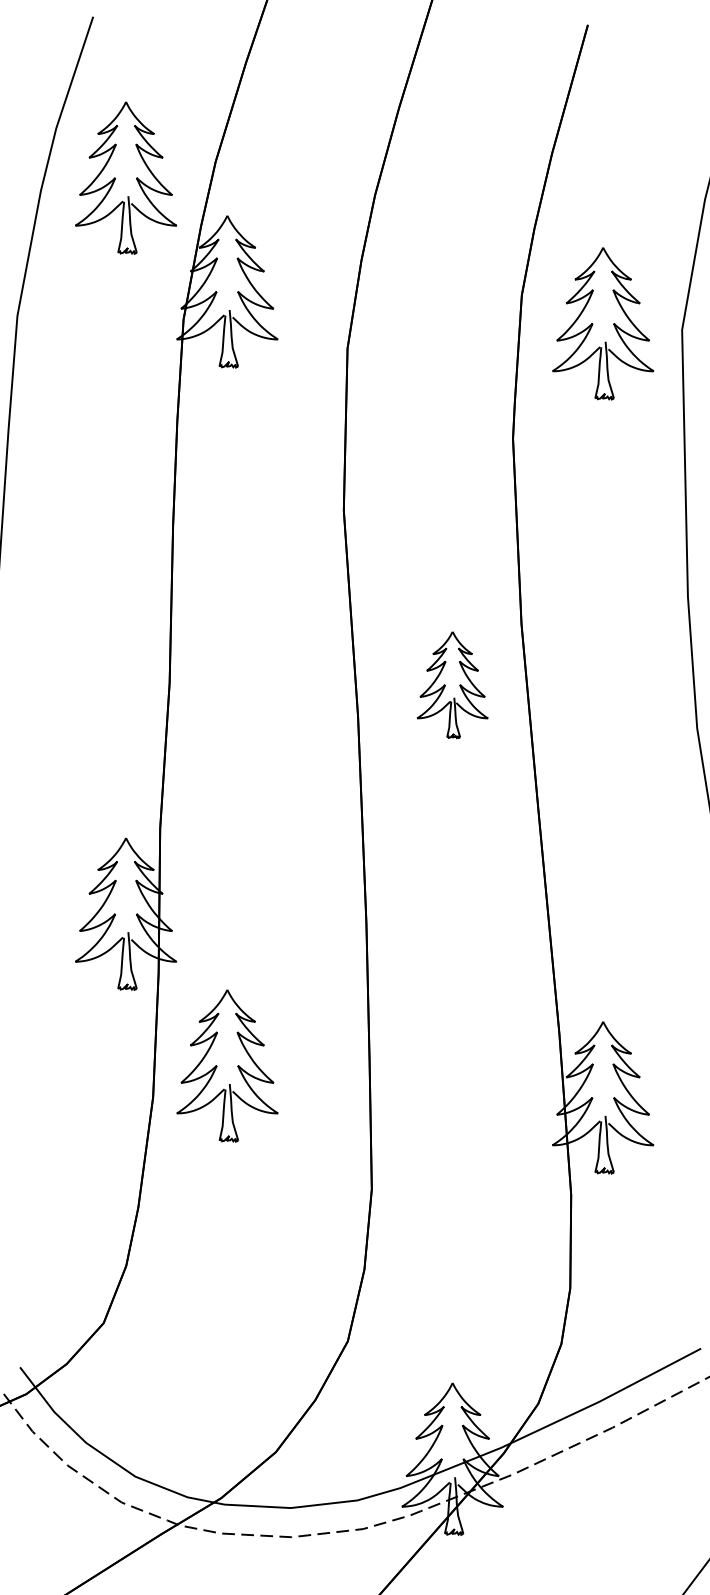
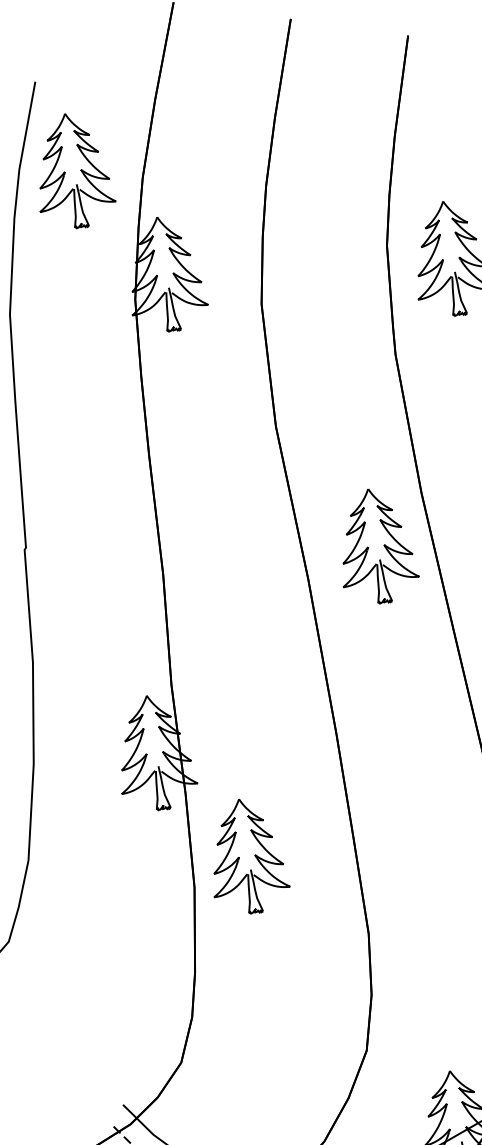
part: (125, 177) -> (72, 170), moved
part: (452, 684) -> (376, 545), size x1.43

